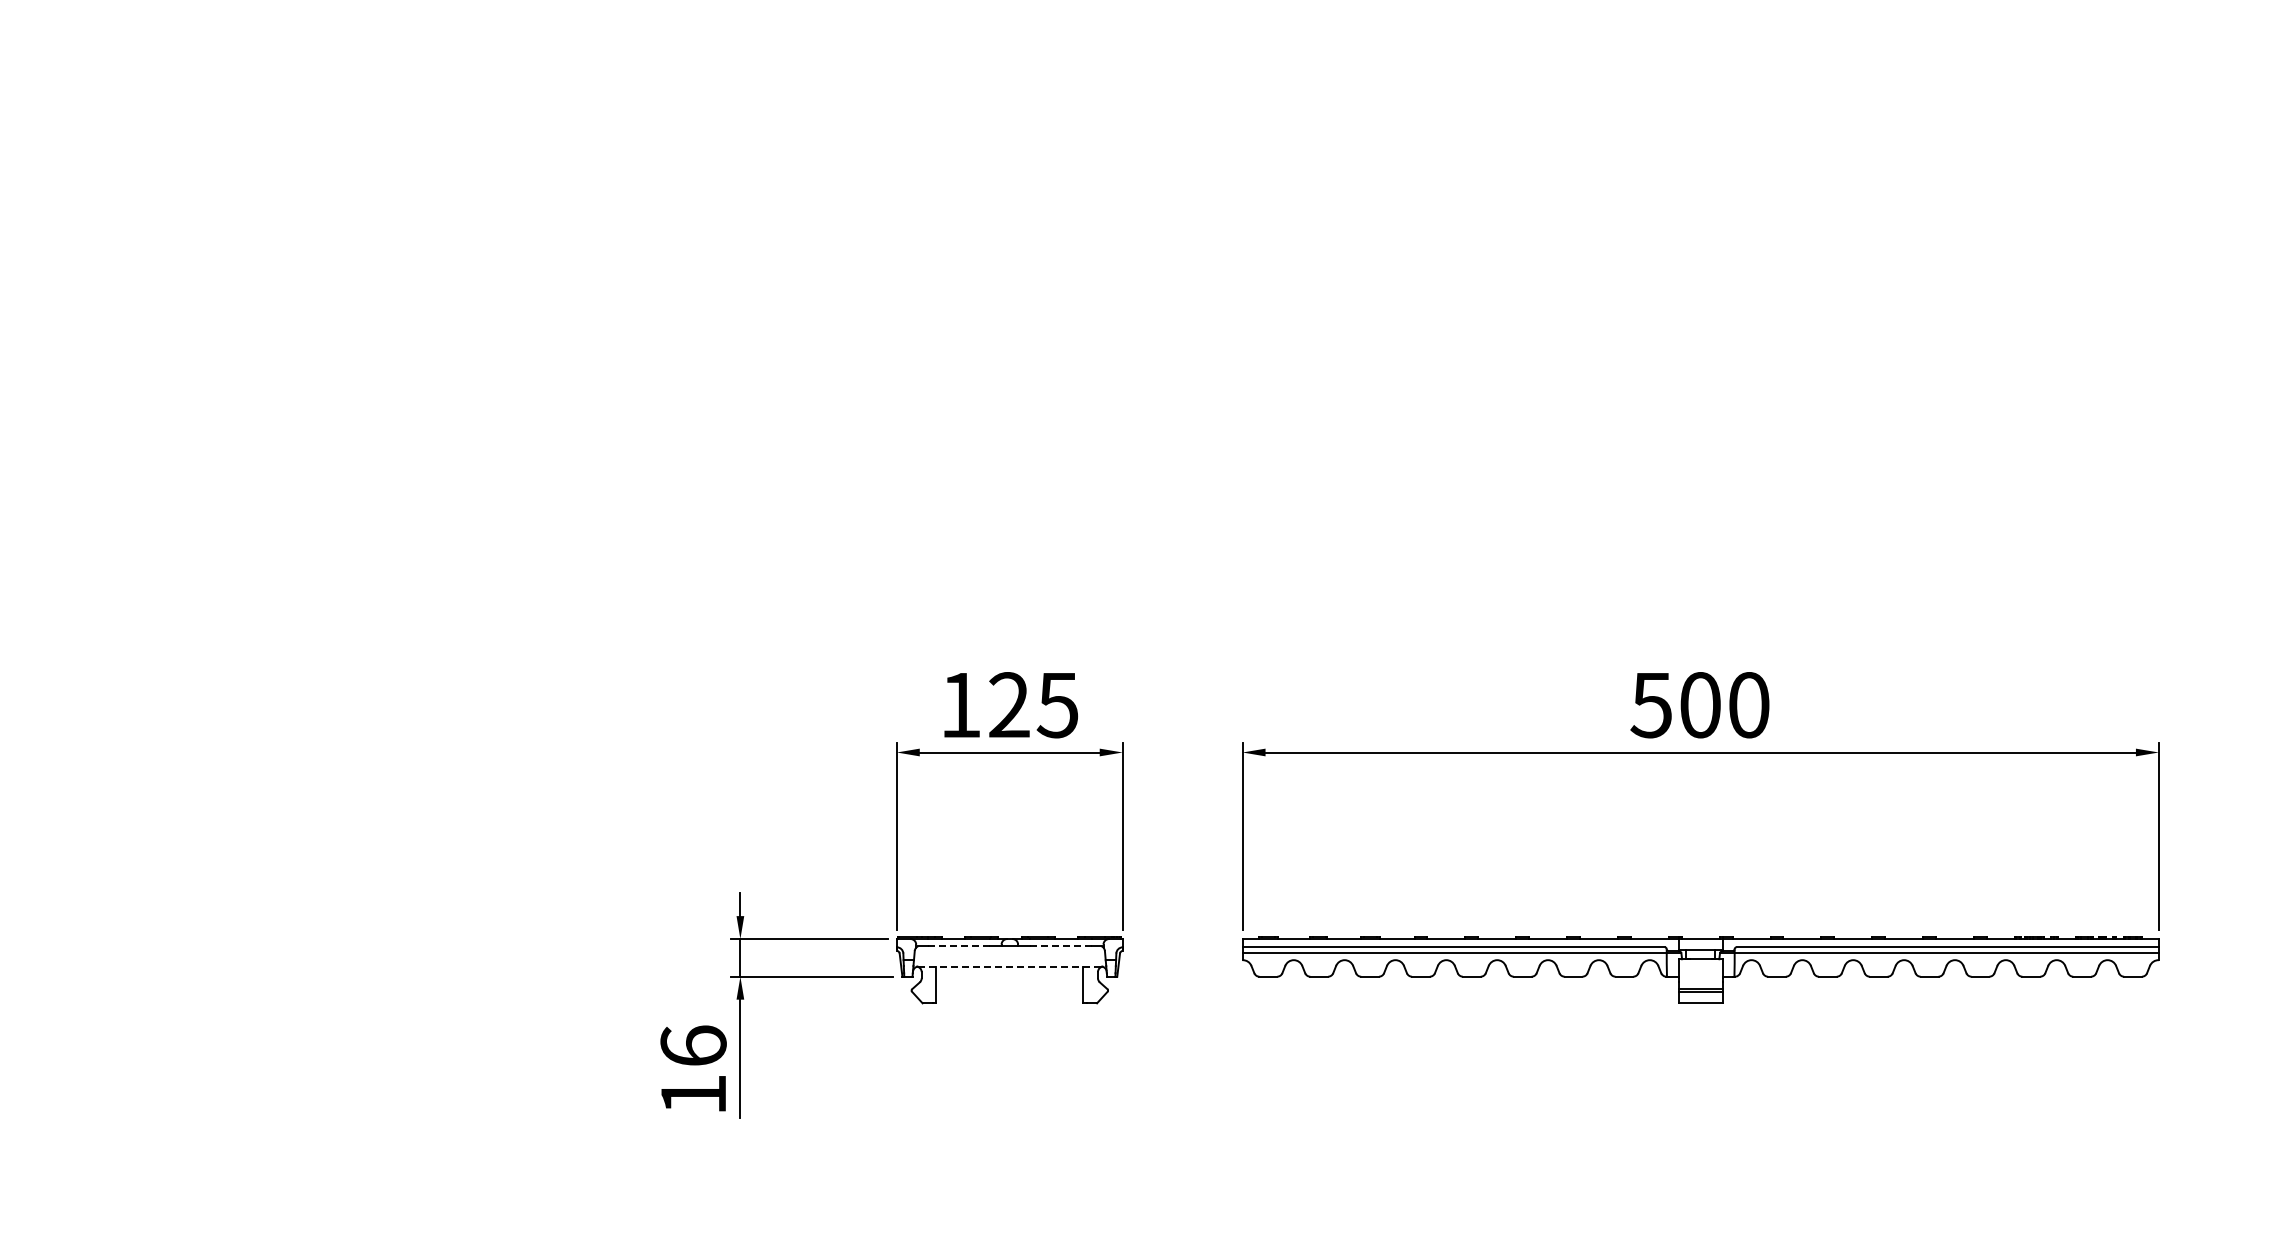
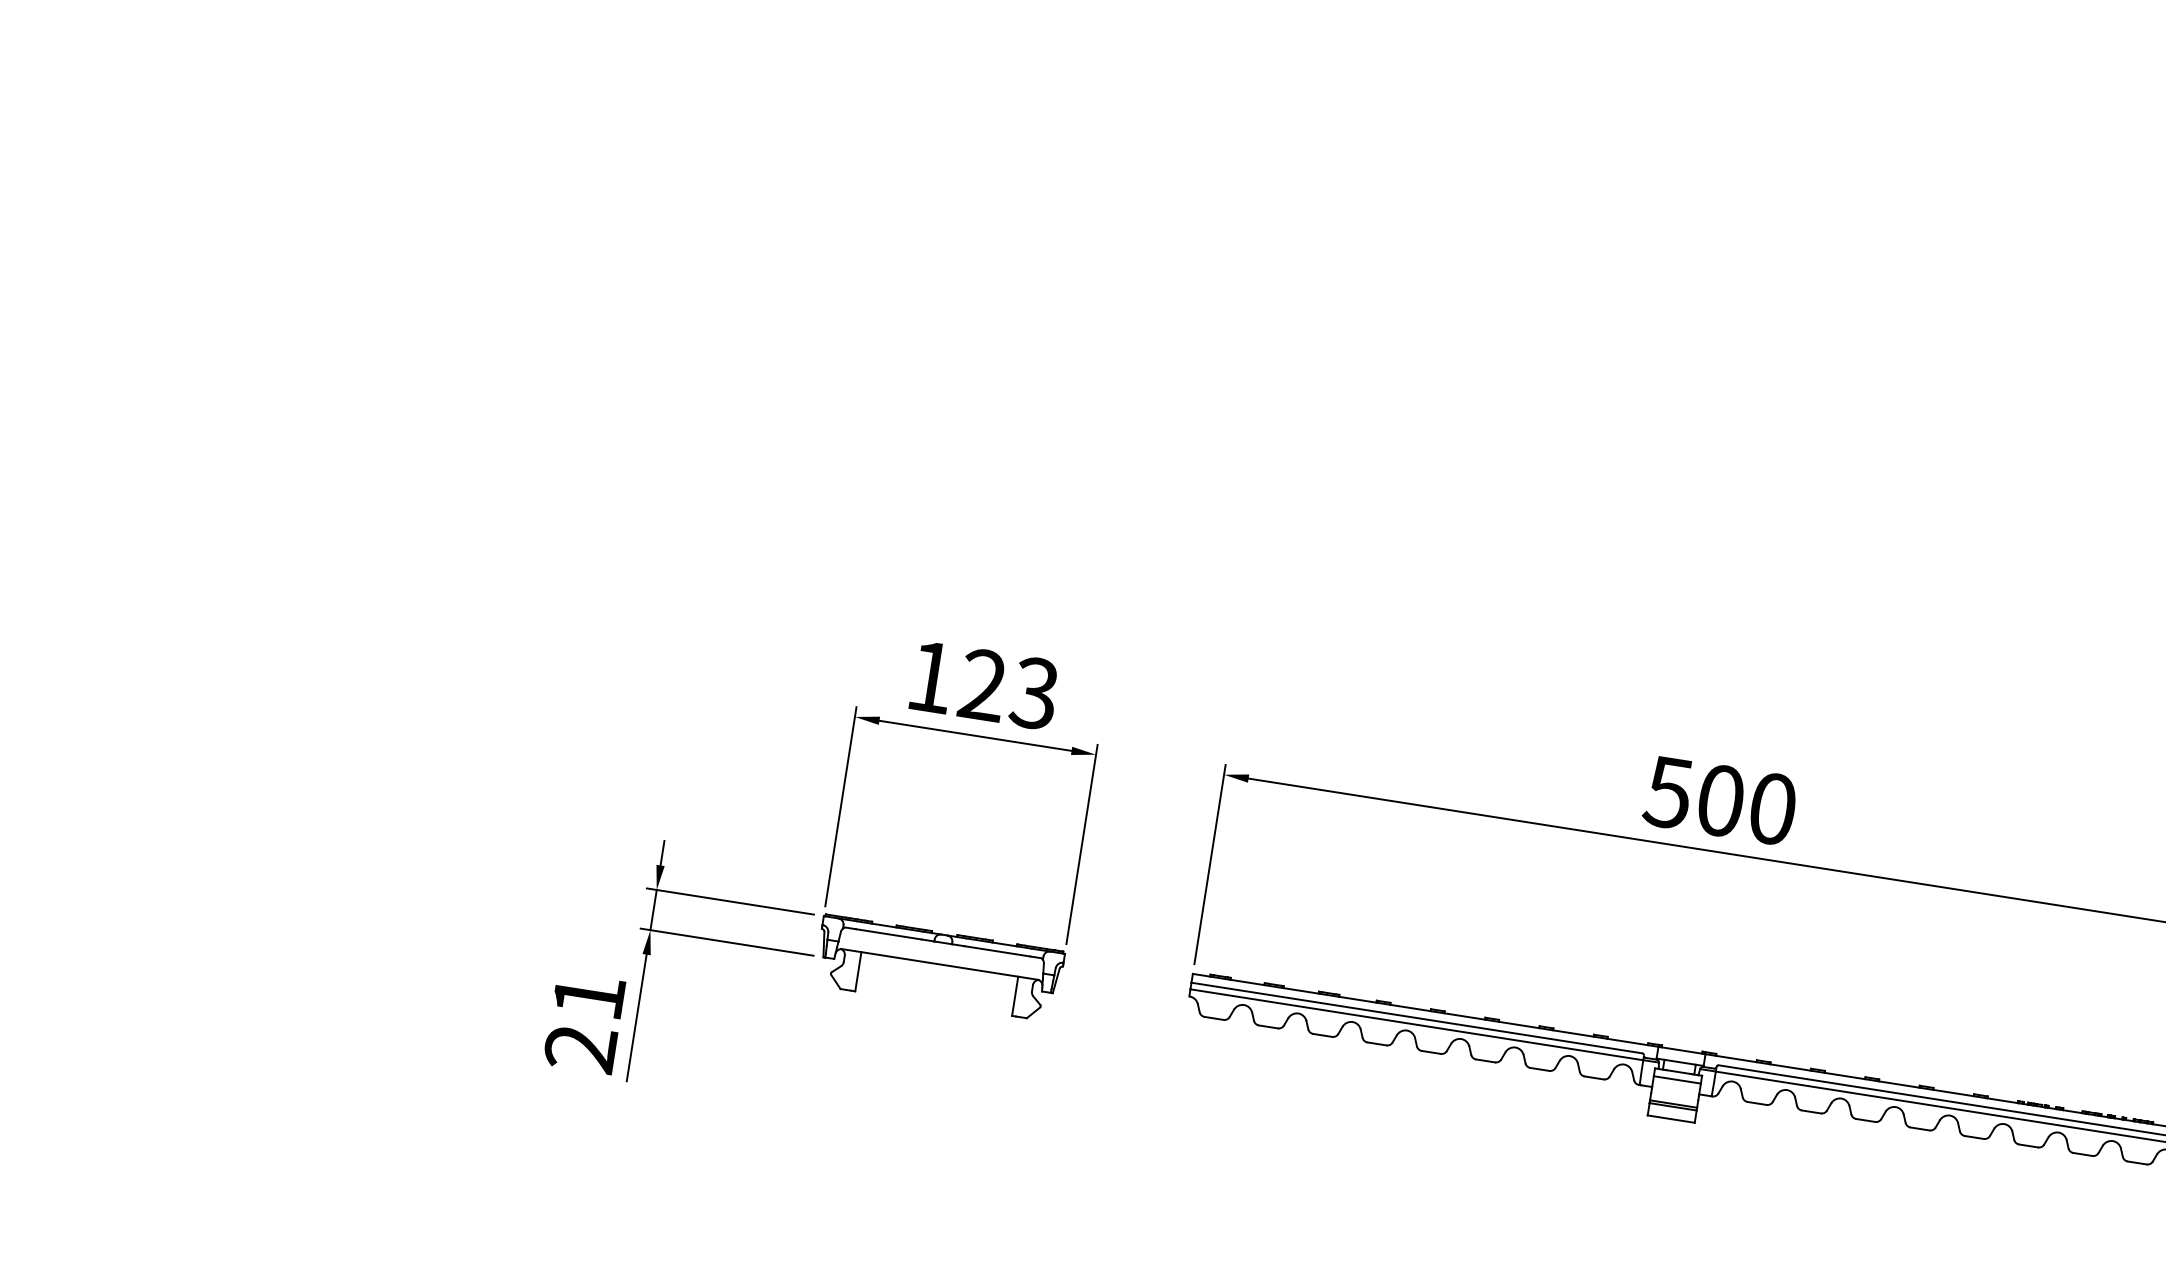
text: (1057, 705) -> (1034, 693), 125 -> 123
line: (958, 946) -> (888, 934), dashed -> solid
line: (1060, 946) -> (997, 951), dashed -> solid
line: (1009, 966) -> (939, 964), dashed -> solid
line: (1700, 966) -> (1677, 1079), added
text: (693, 1070) -> (584, 1022), 16 -> 21

